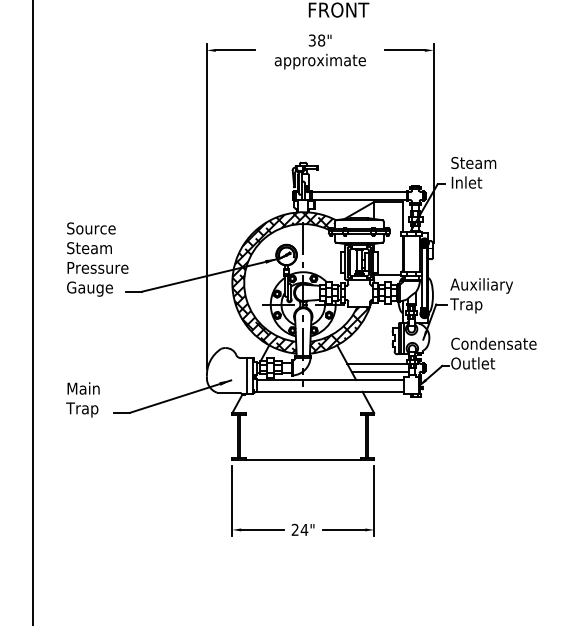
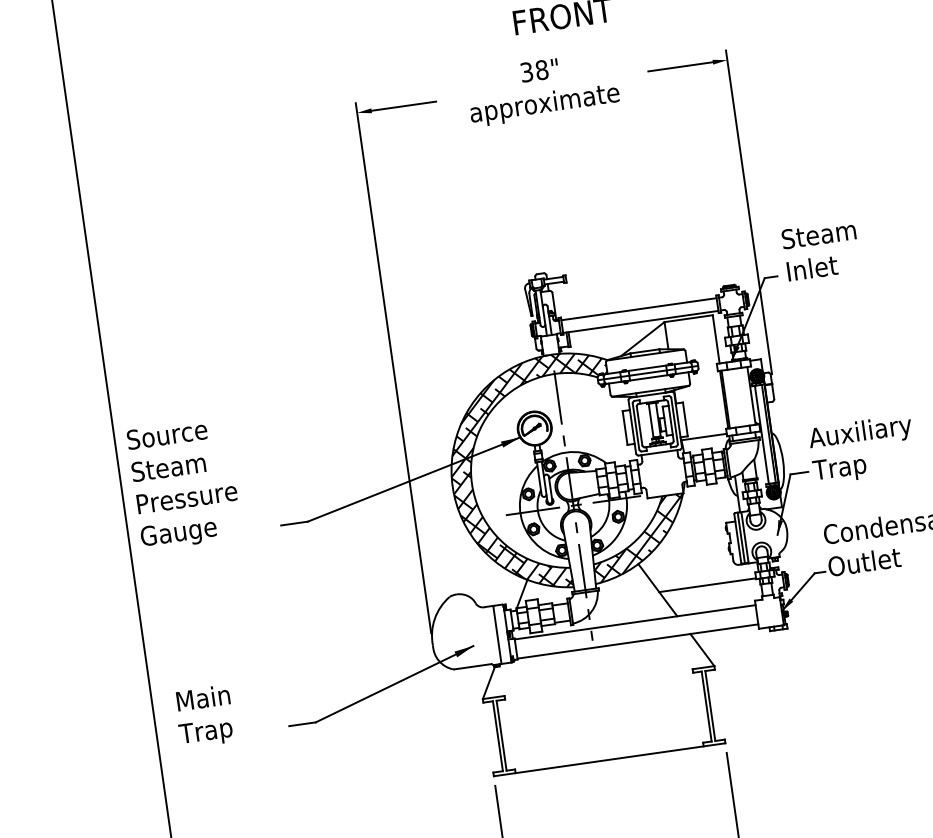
text: (97, 259) -> (184, 484), moved
line: (380, 371) -> (715, 596), removed
text: (82, 399) -> (204, 716), moved

